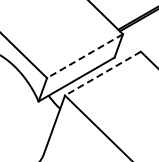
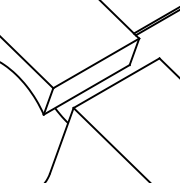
line: (85, 56) -> (96, 63), dashed -> solid
line: (102, 73) -> (116, 83), dashed -> solid

